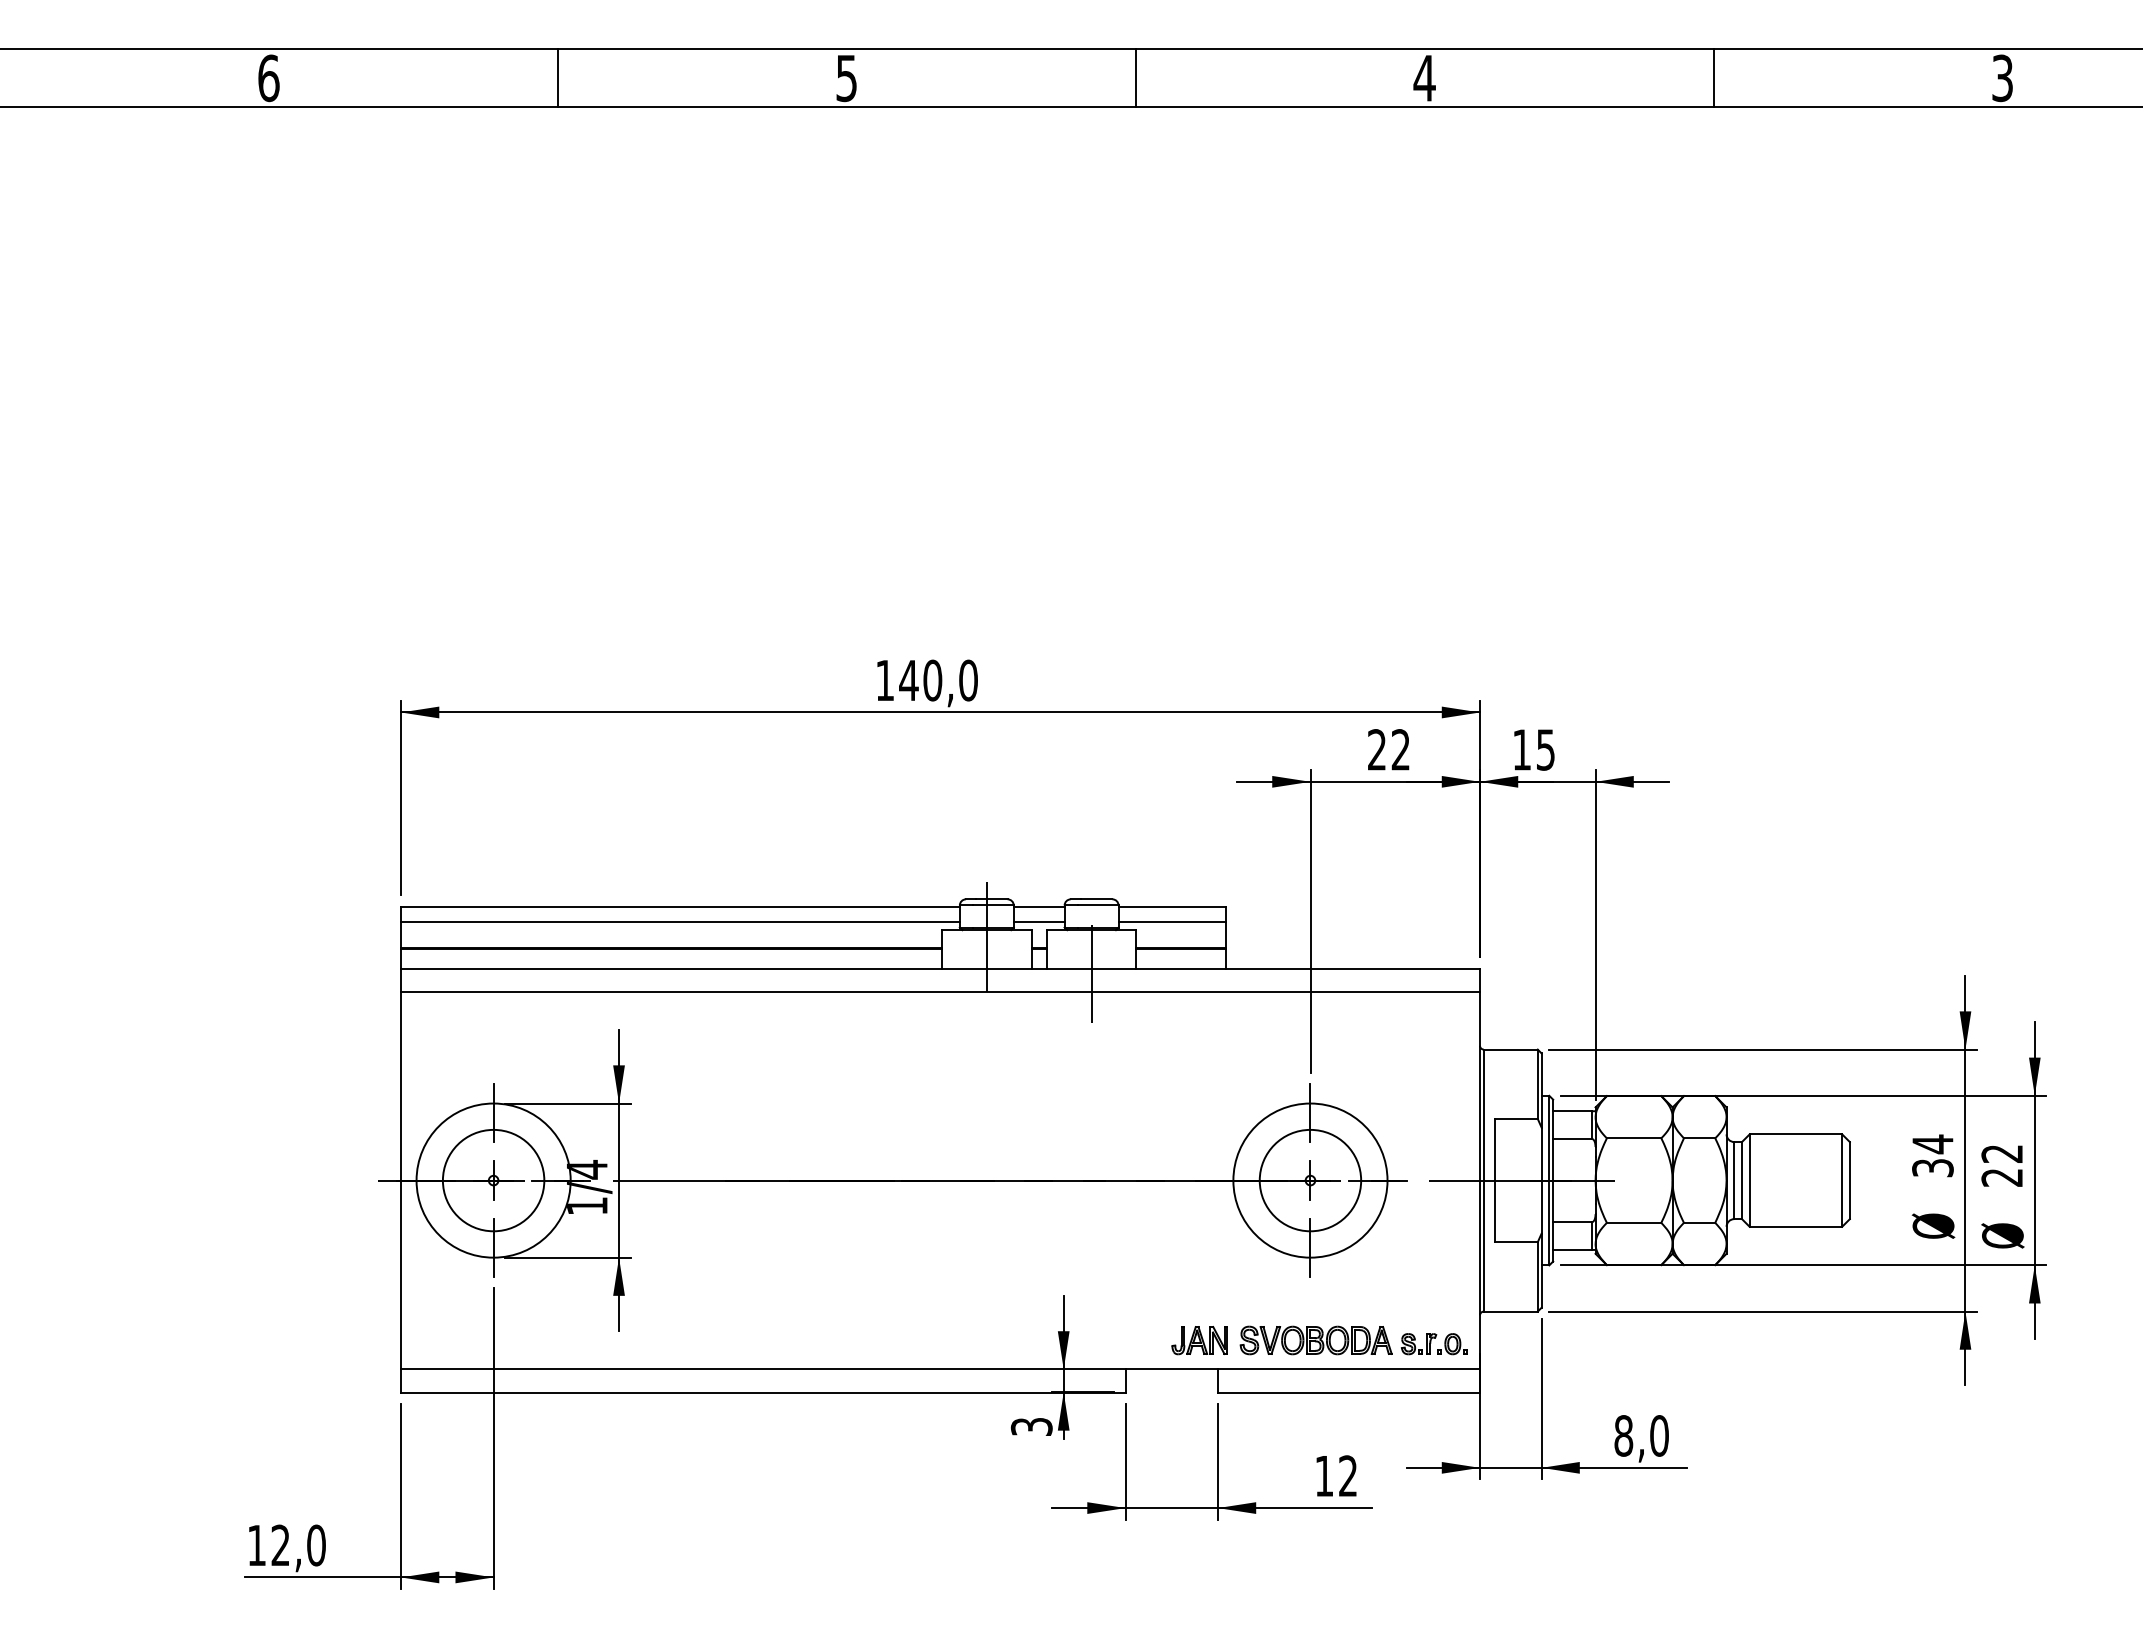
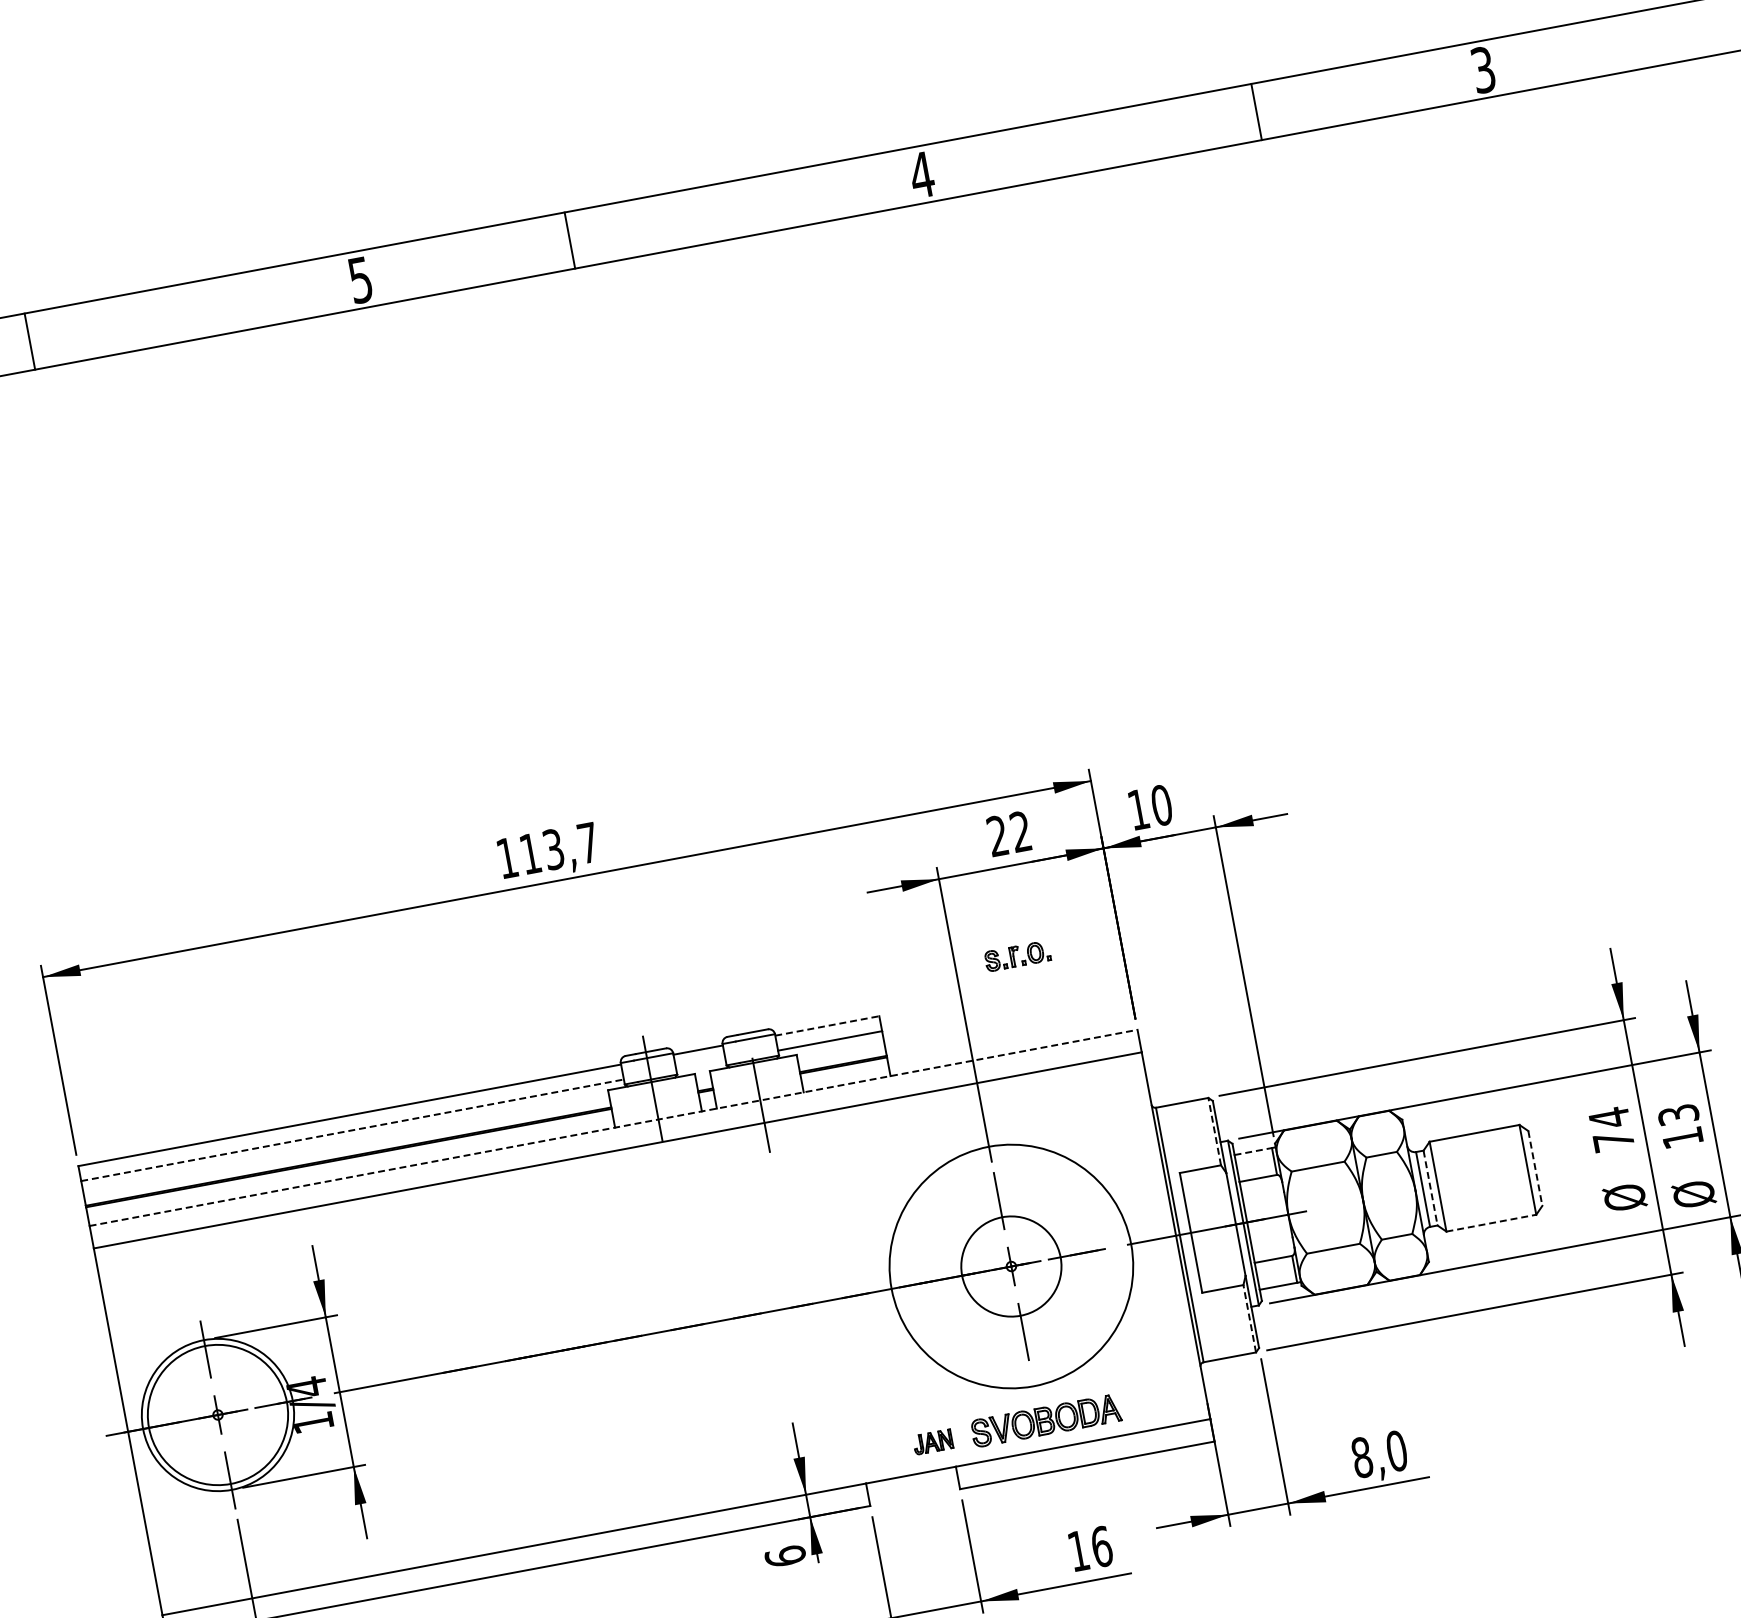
line: (558, 77) -> (29, 341), moved
line: (1136, 77) -> (570, 240), moved
line: (1714, 77) -> (1256, 111), moved
text: (938, 680) -> (559, 848), 140,0 -> 113,7
text: (1545, 749) -> (1161, 805), 15 -> 10
line: (1172, 907) -> (827, 1026), solid -> dashed
line: (681, 922) -> (353, 1130), solid -> dashed
line: (1038, 922) -> (700, 1065), removed
line: (941, 968) -> (614, 1127), solid -> dashed
line: (1537, 1084) -> (1214, 1131), solid -> dashed
line: (1572, 1111) -> (1253, 1151), solid -> dashed
text: (2002, 1165) -> (1680, 1126), 22 -> 13
text: (1932, 1168) -> (1613, 1141), 34 -> 74
circle: (493, 1180) -> (217, 1414), size x1.4
circle: (1310, 1180) -> (1011, 1266), size x1.6
line: (1741, 1180) -> (1430, 1188), solid -> dashed
line: (1849, 1180) -> (1534, 1168), solid -> dashed
line: (1796, 1226) -> (1491, 1222), solid -> dashed
line: (1537, 1276) -> (1249, 1318), solid -> dashed
part: (1199, 1340) -> (932, 1442), size x0.7
part: (1434, 1344) -> (1017, 956), moved
text: (1031, 1426) -> (785, 1556), 3 -> 6
text: (1348, 1476) -> (1102, 1547), 12 -> 16

